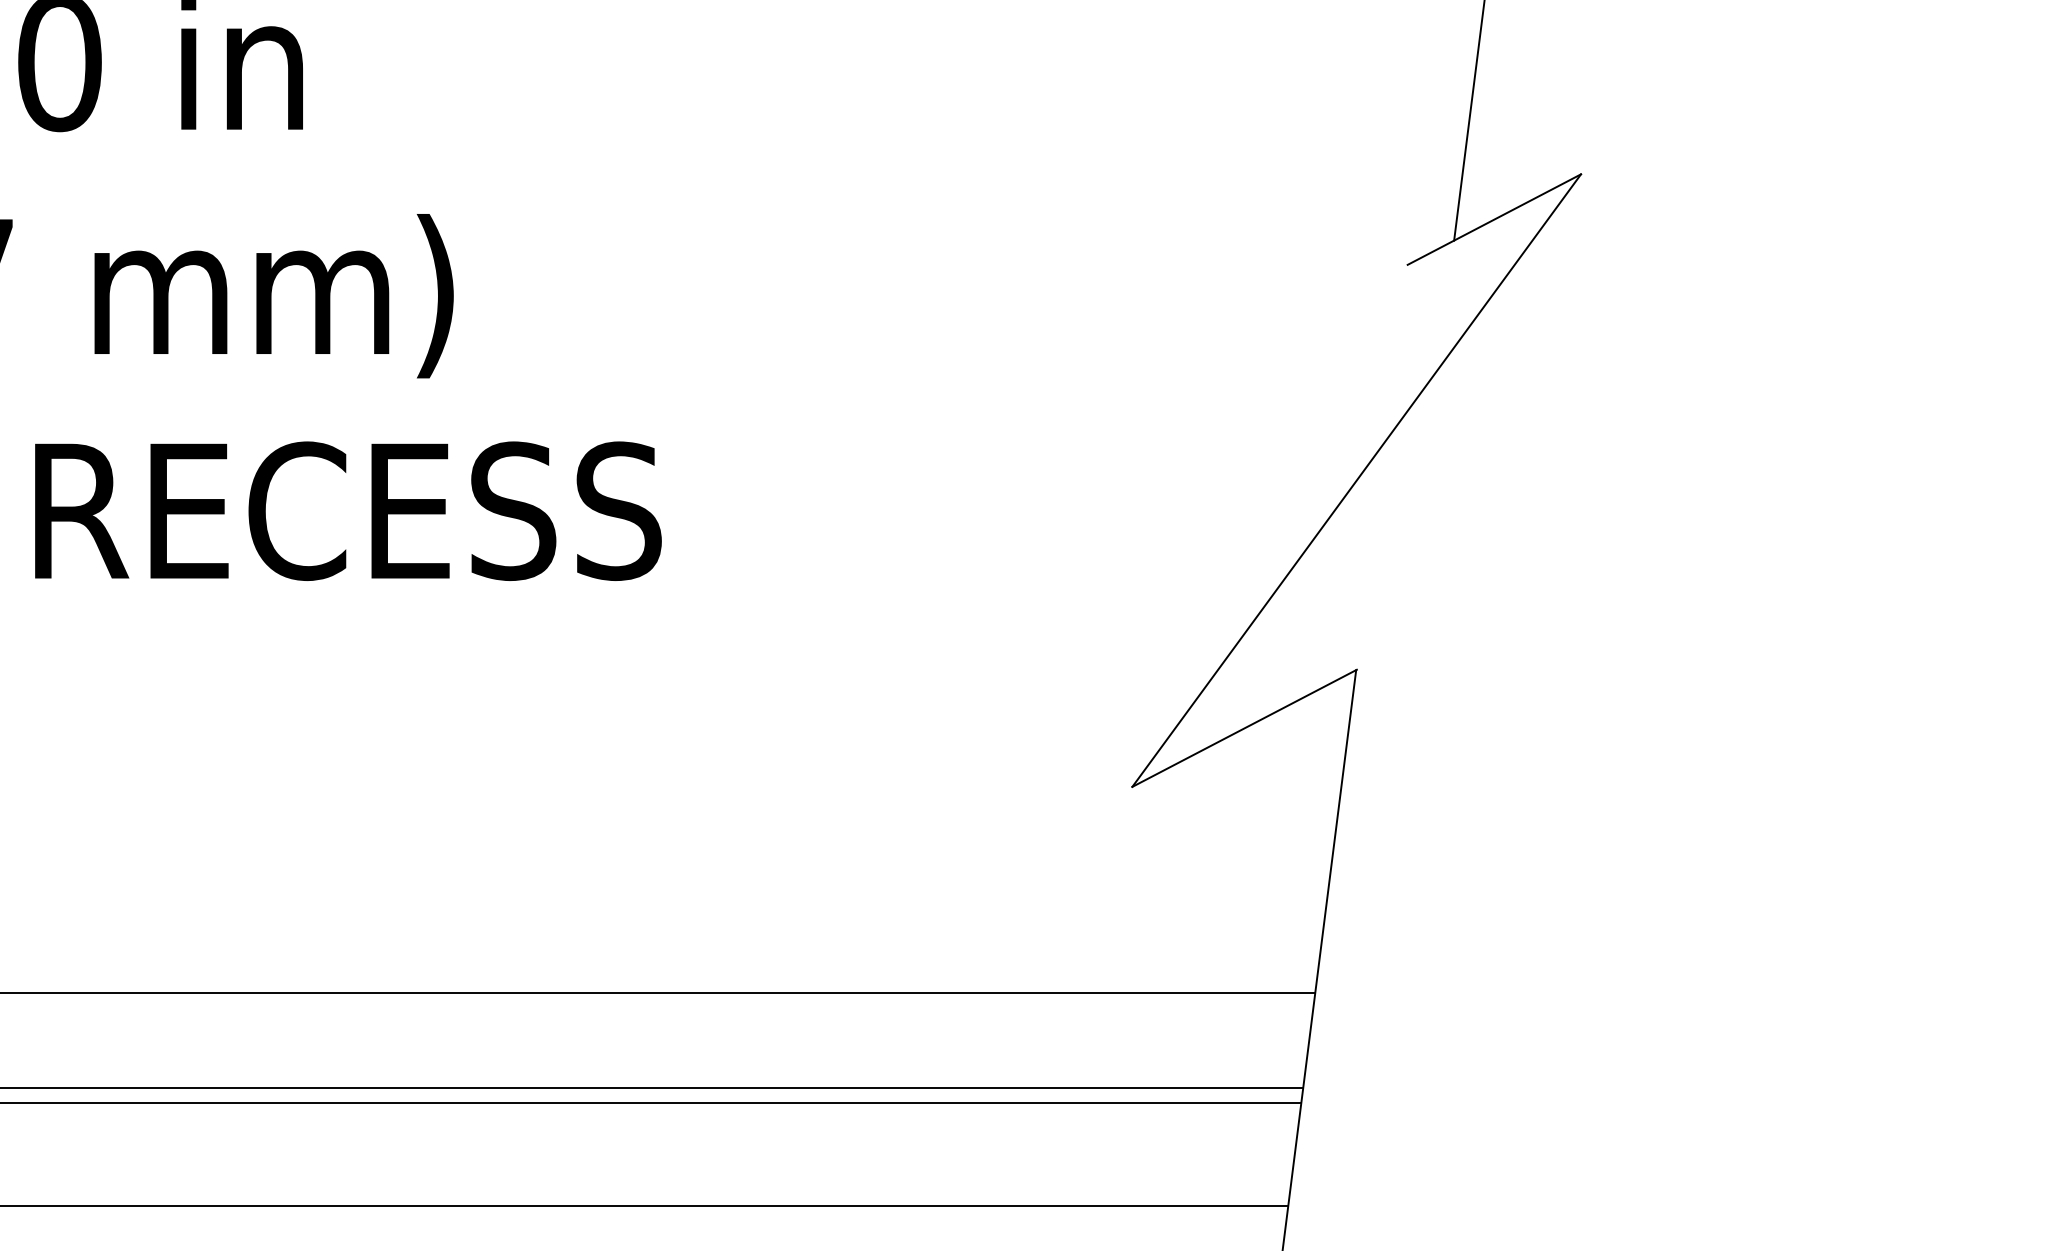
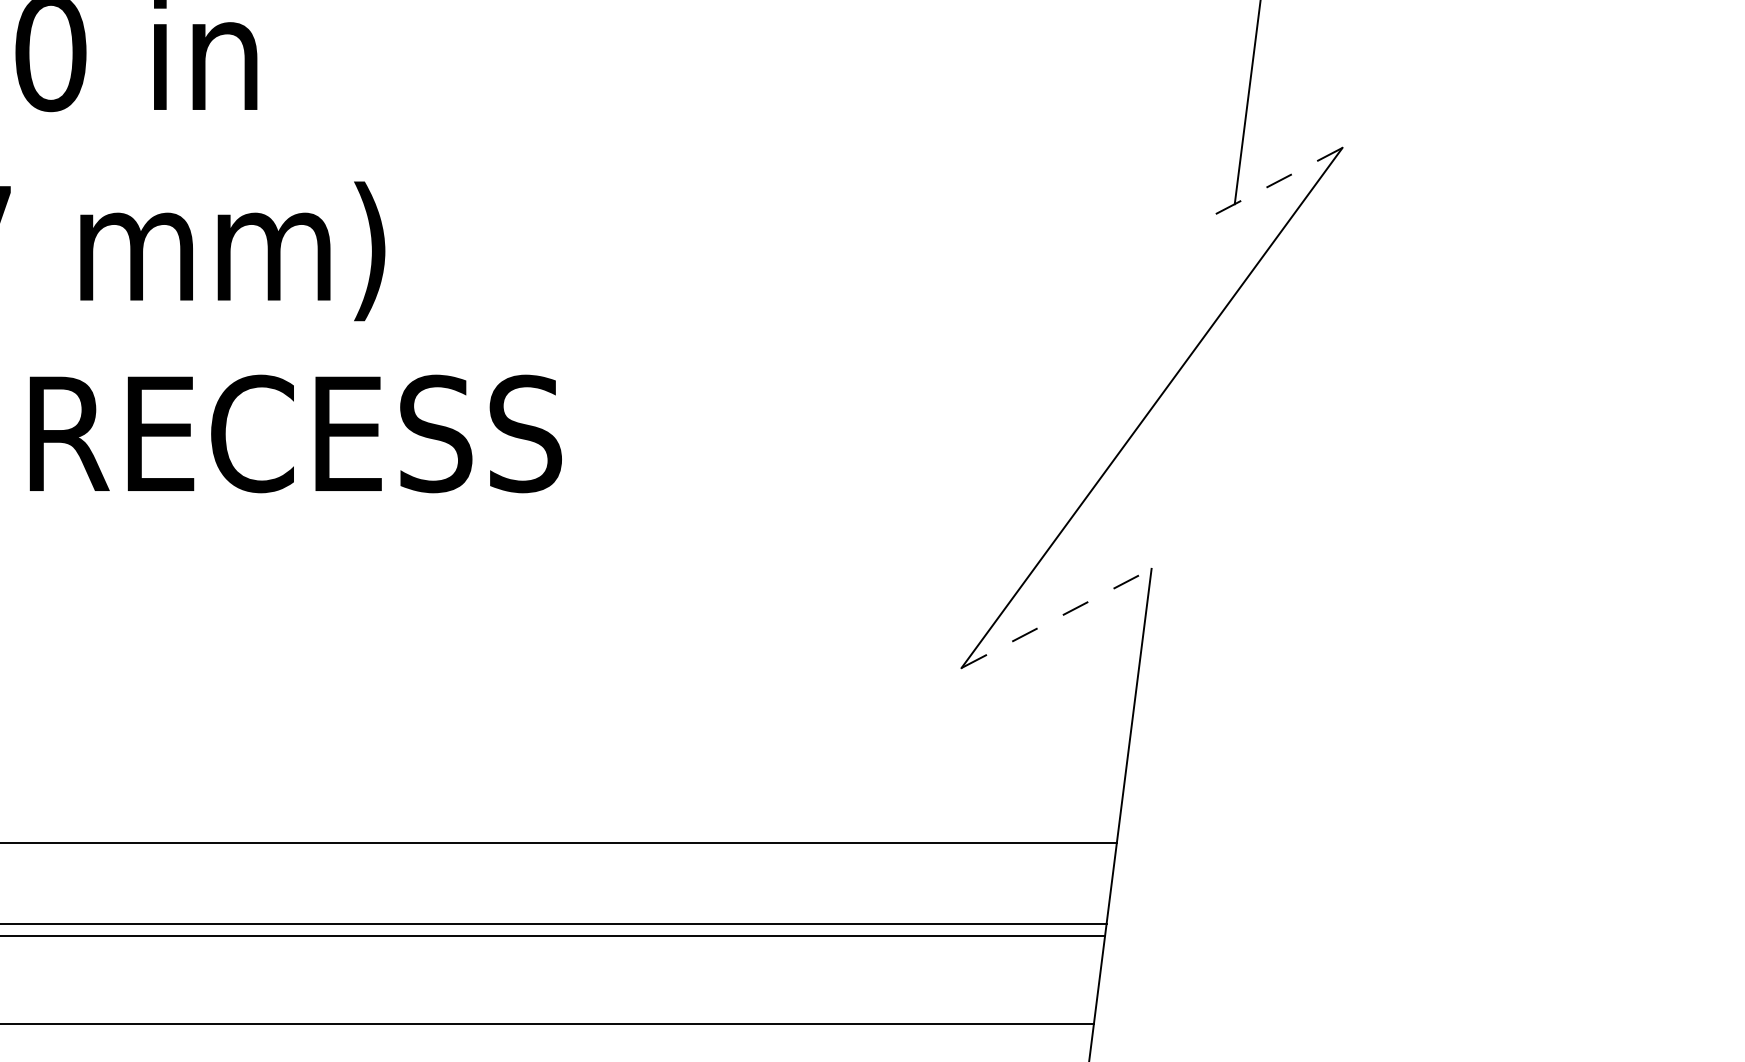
line: (1493, 219) -> (1268, 186), solid -> dashed
line: (1244, 728) -> (1056, 618), solid -> dashed

